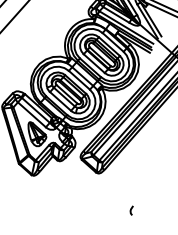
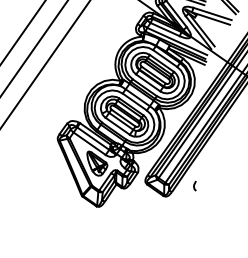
line: (131, 209) -> (194, 185), moved

